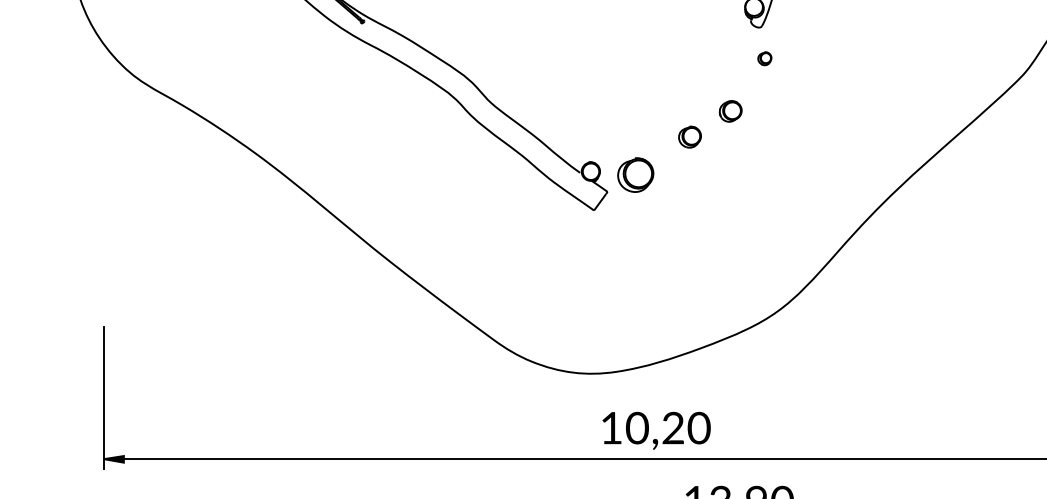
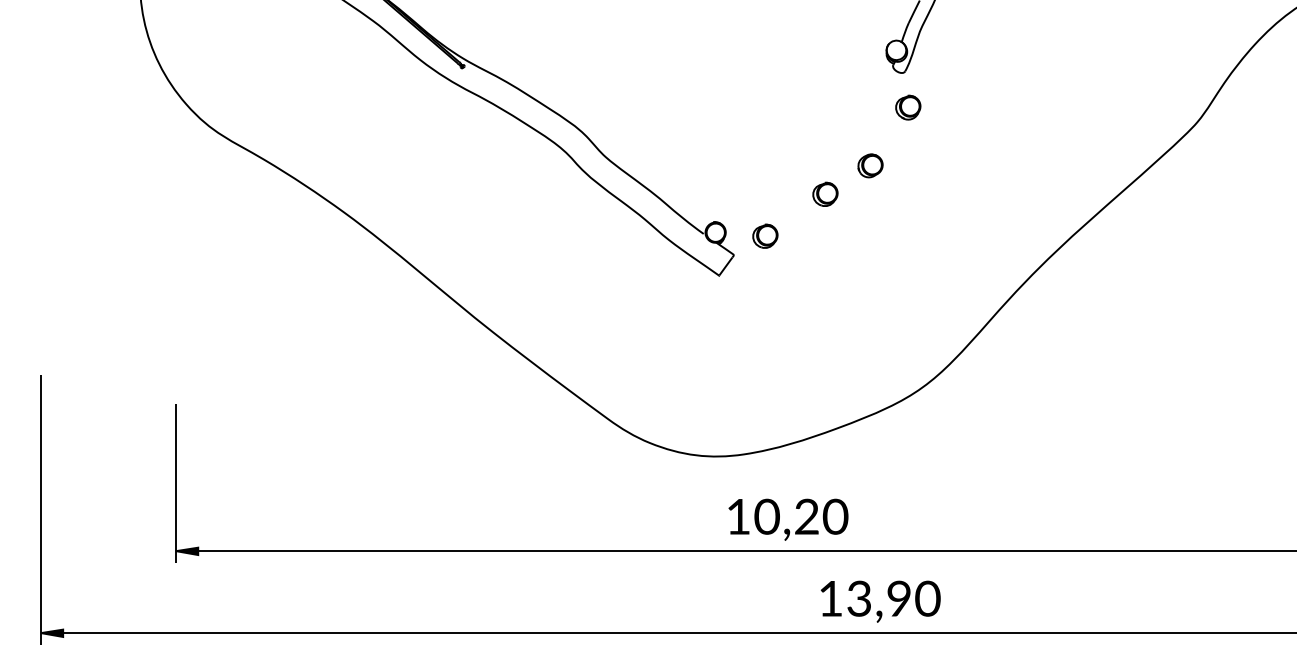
part: (764, 58) -> (908, 107), size x1.67
part: (635, 174) -> (765, 235), size x0.62

